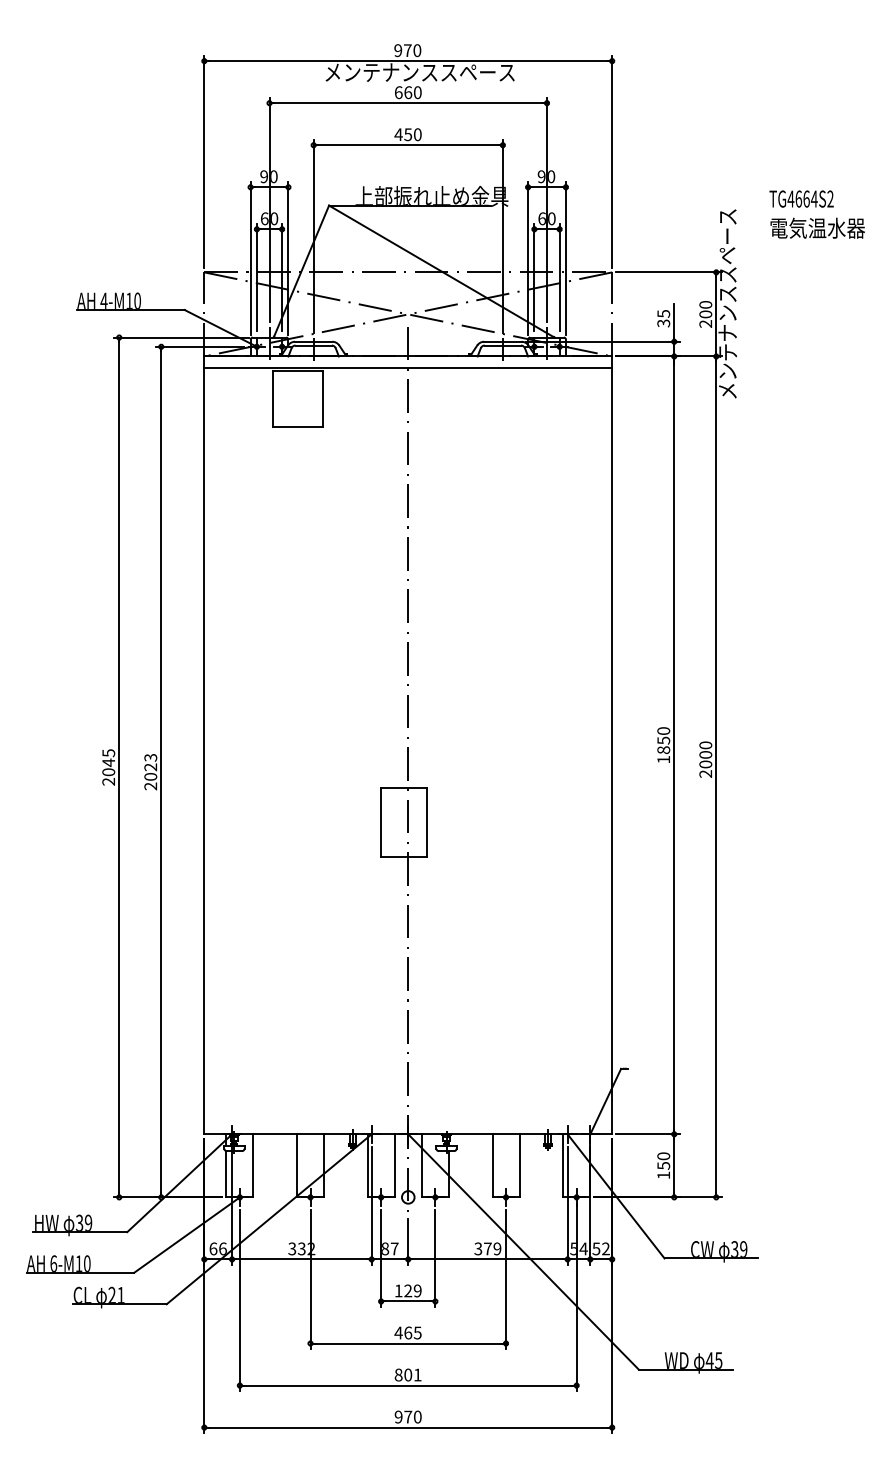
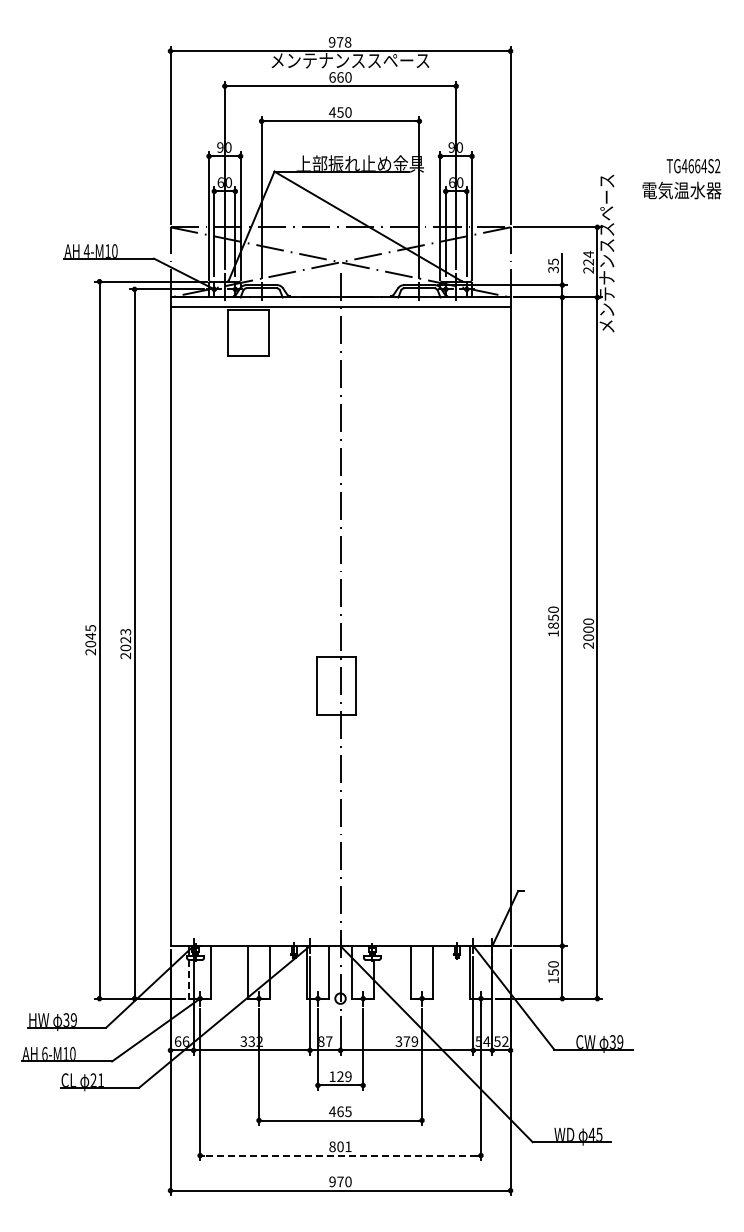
text: (416, 50) -> (347, 42), 970 -> 978
text: (801, 199) -> (693, 166), moved
text: (705, 308) -> (588, 257), 200 -> 224
line: (225, 1174) -> (188, 979), solid -> dashed
line: (408, 1385) -> (340, 1155), solid -> dashed

